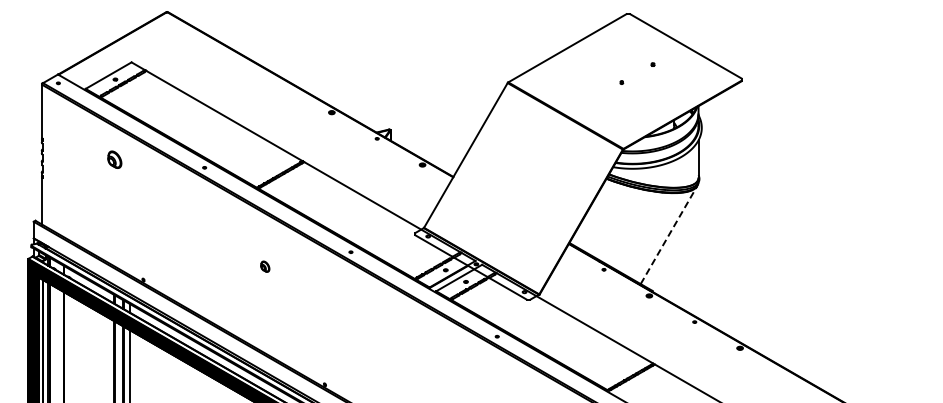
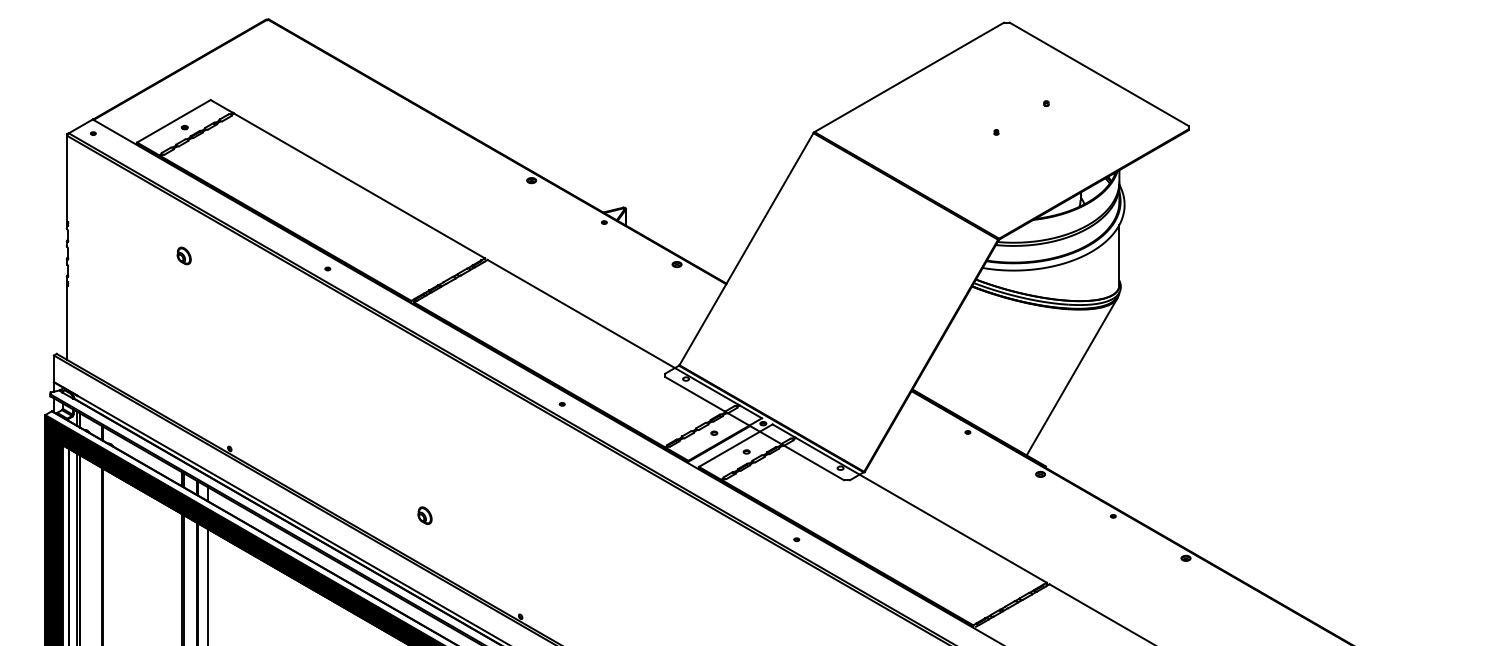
part: (115, 159) -> (184, 255), size x0.62
line: (669, 234) -> (1072, 375), dashed -> solid
part: (265, 266) -> (425, 515), moved

